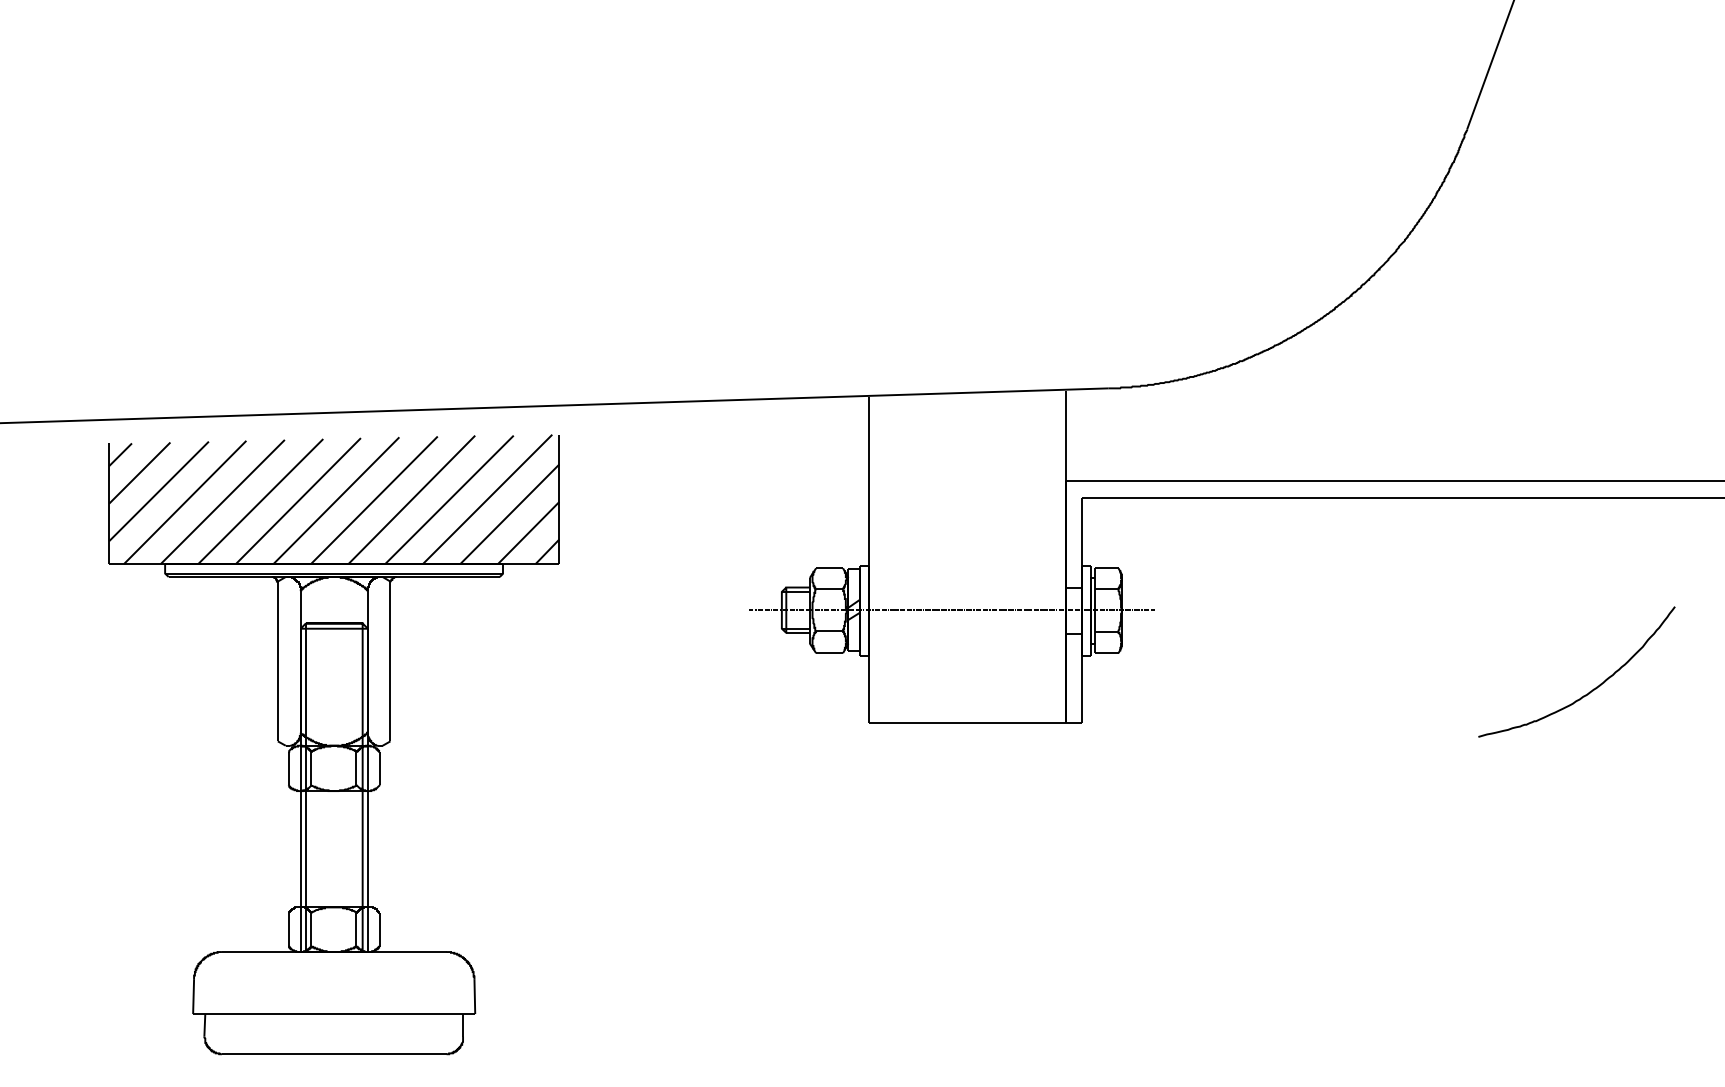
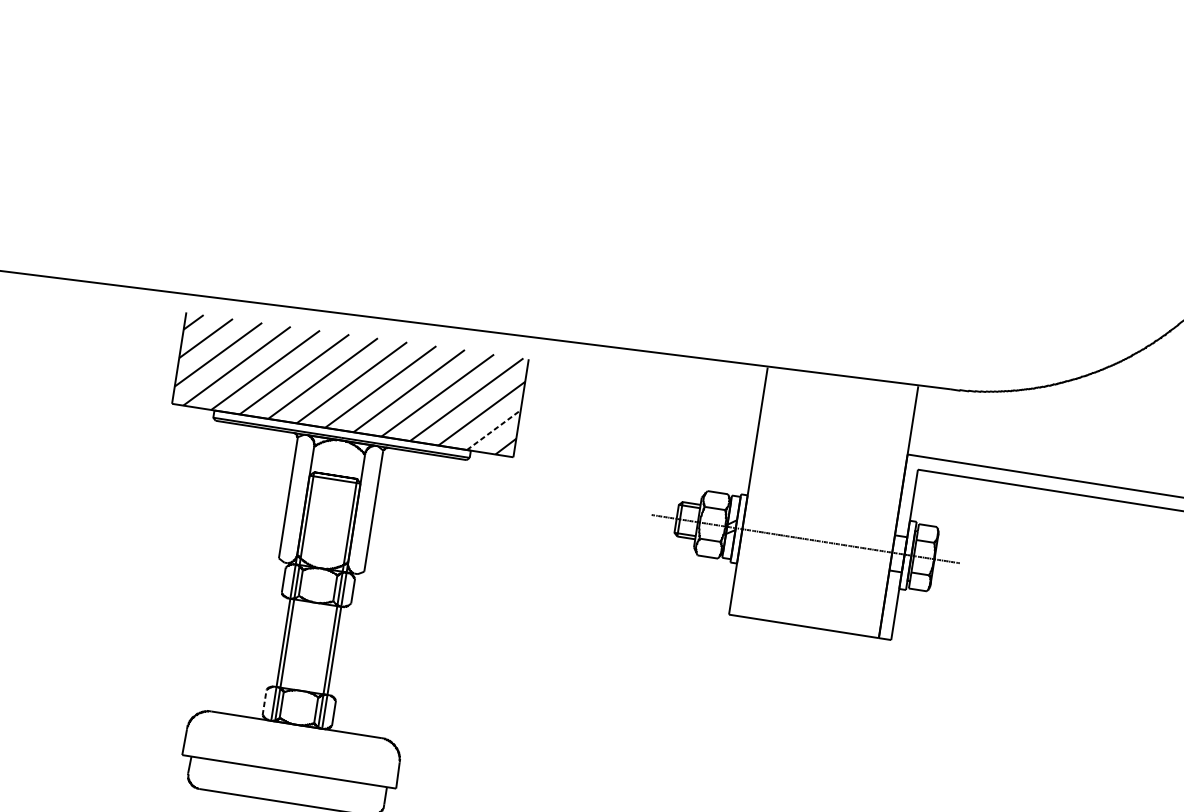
line: (528, 533) -> (493, 430), solid -> dashed
line: (288, 929) -> (264, 702), solid -> dashed

